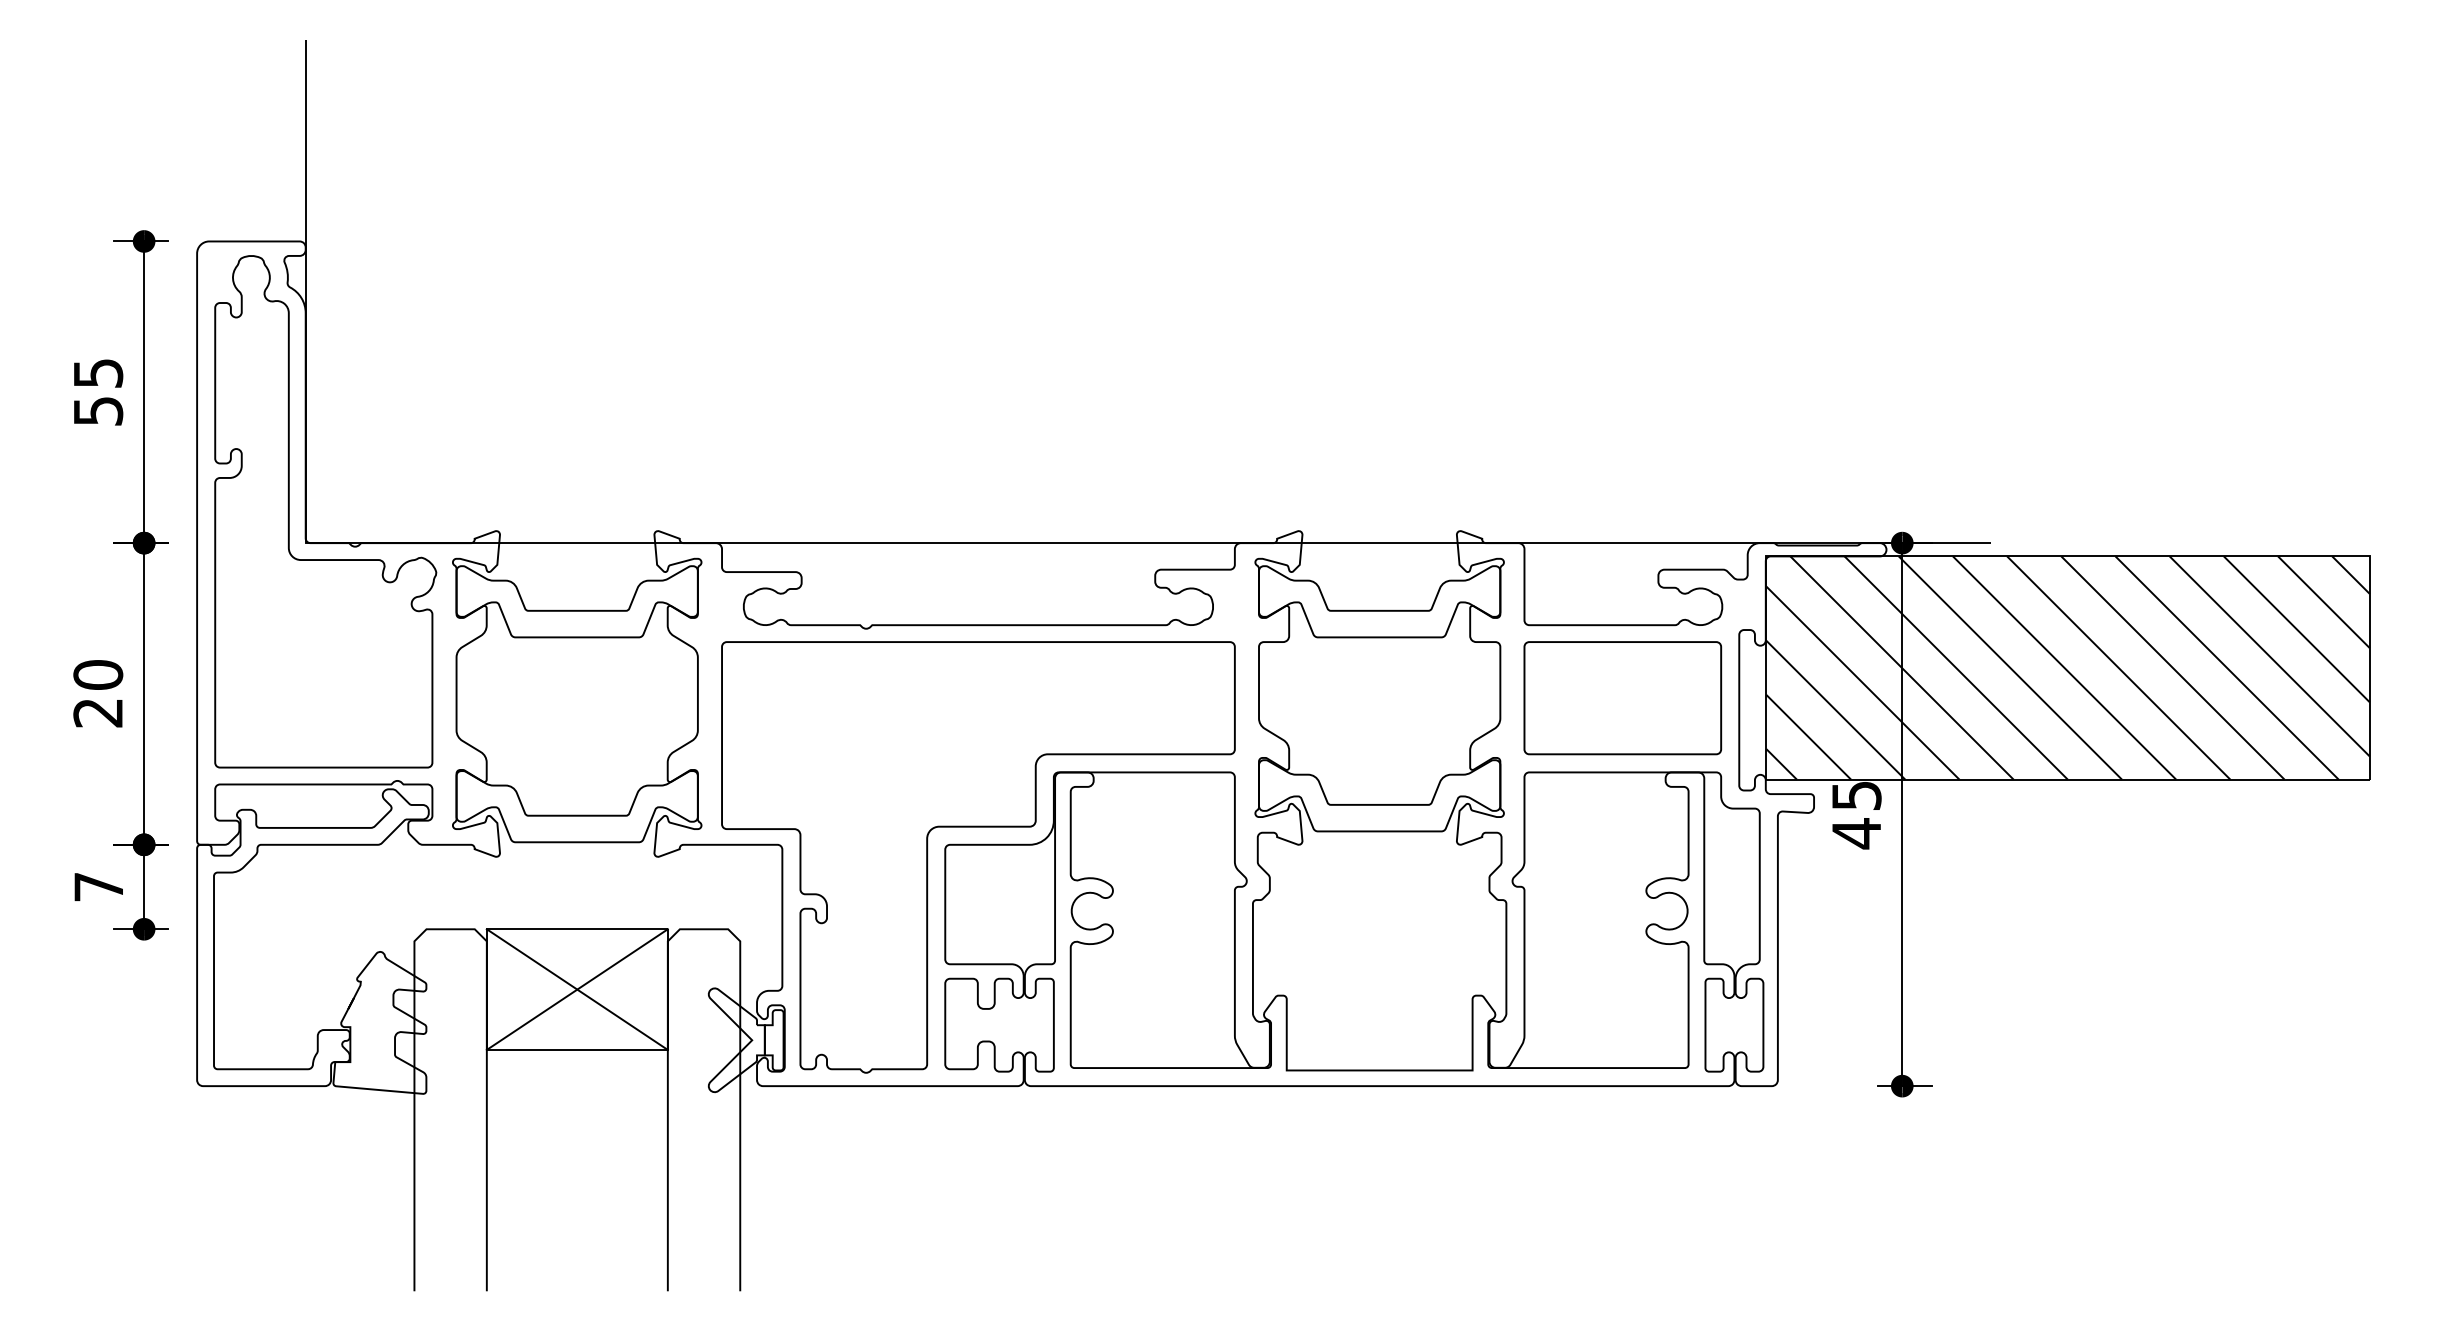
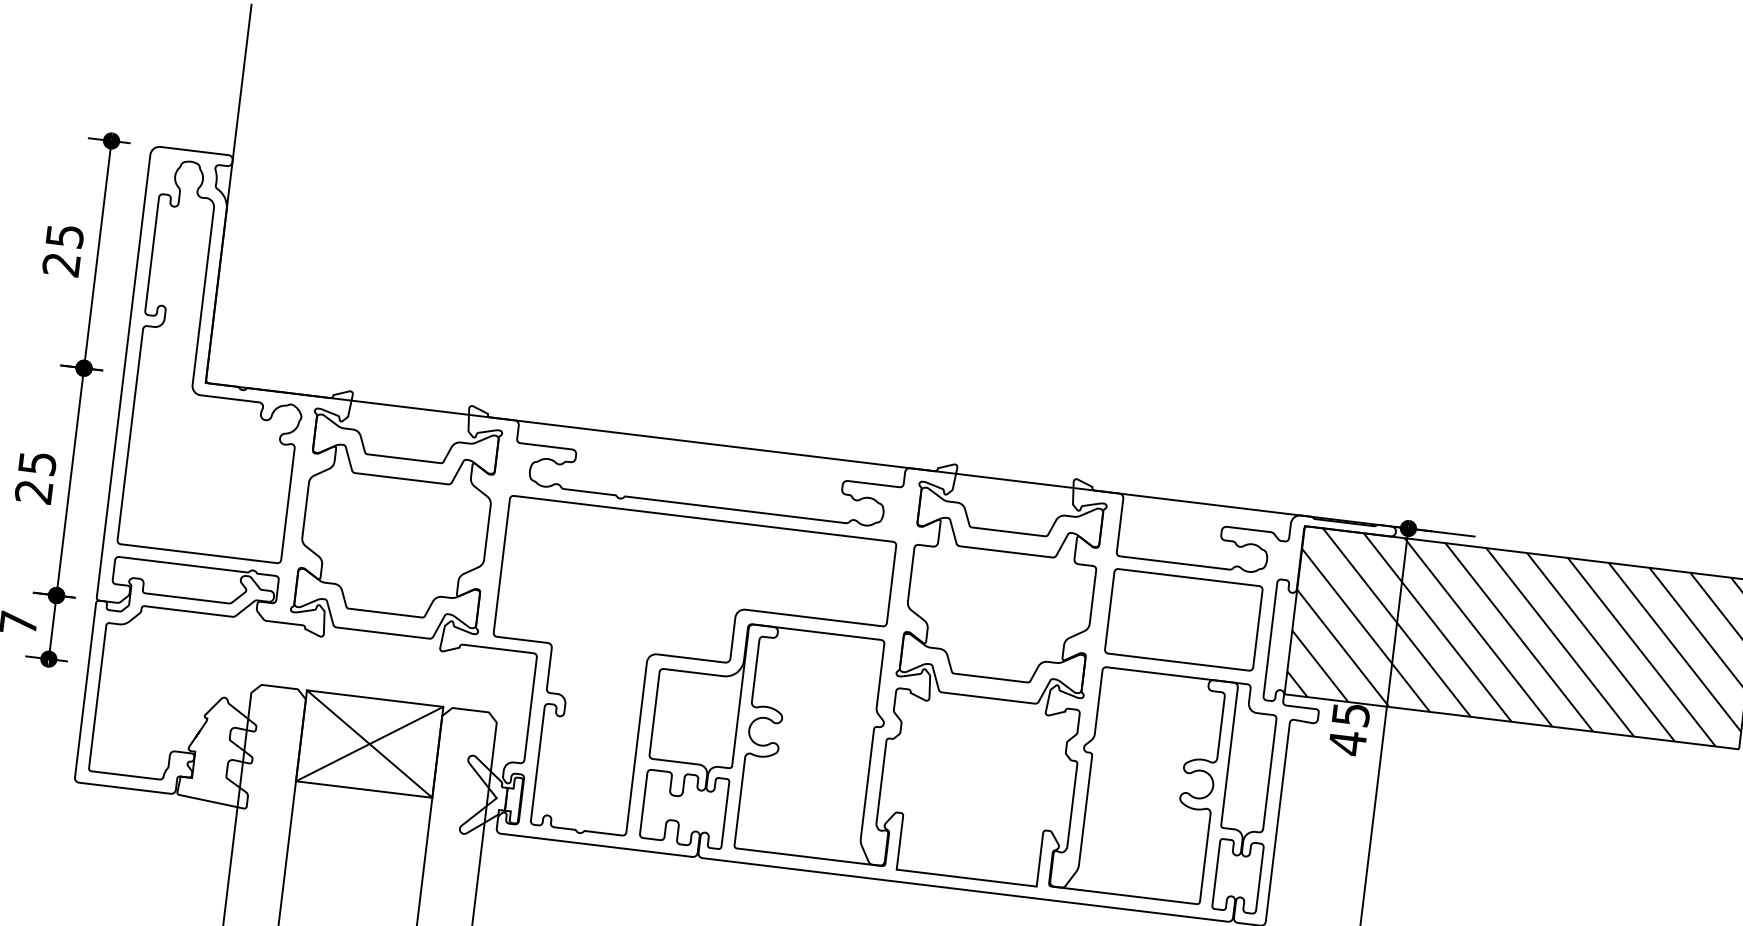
text: (98, 411) -> (61, 264), 55 -> 25
text: (98, 674) -> (37, 463), 20 -> 25

